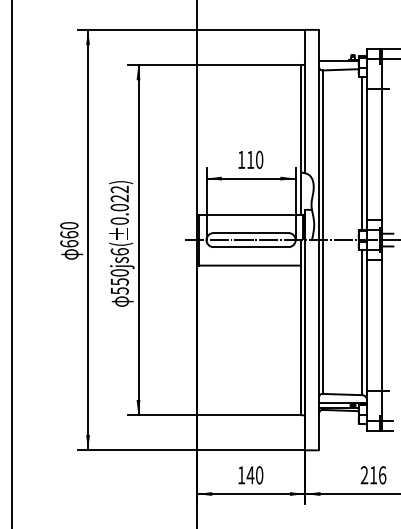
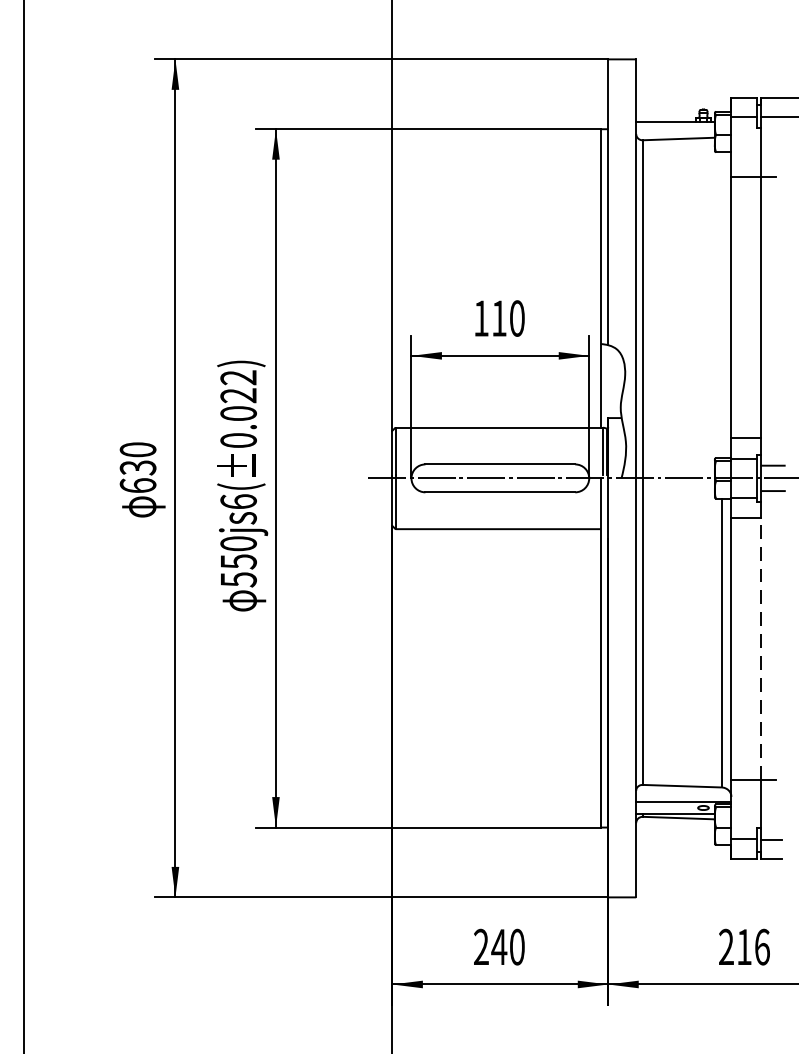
line: (362, 152) -> (722, 303), removed
text: (69, 234) -> (138, 467), 660 -> 630
line: (381, 325) -> (760, 648), solid -> dashed
text: (241, 475) -> (481, 947), 140 -> 240

